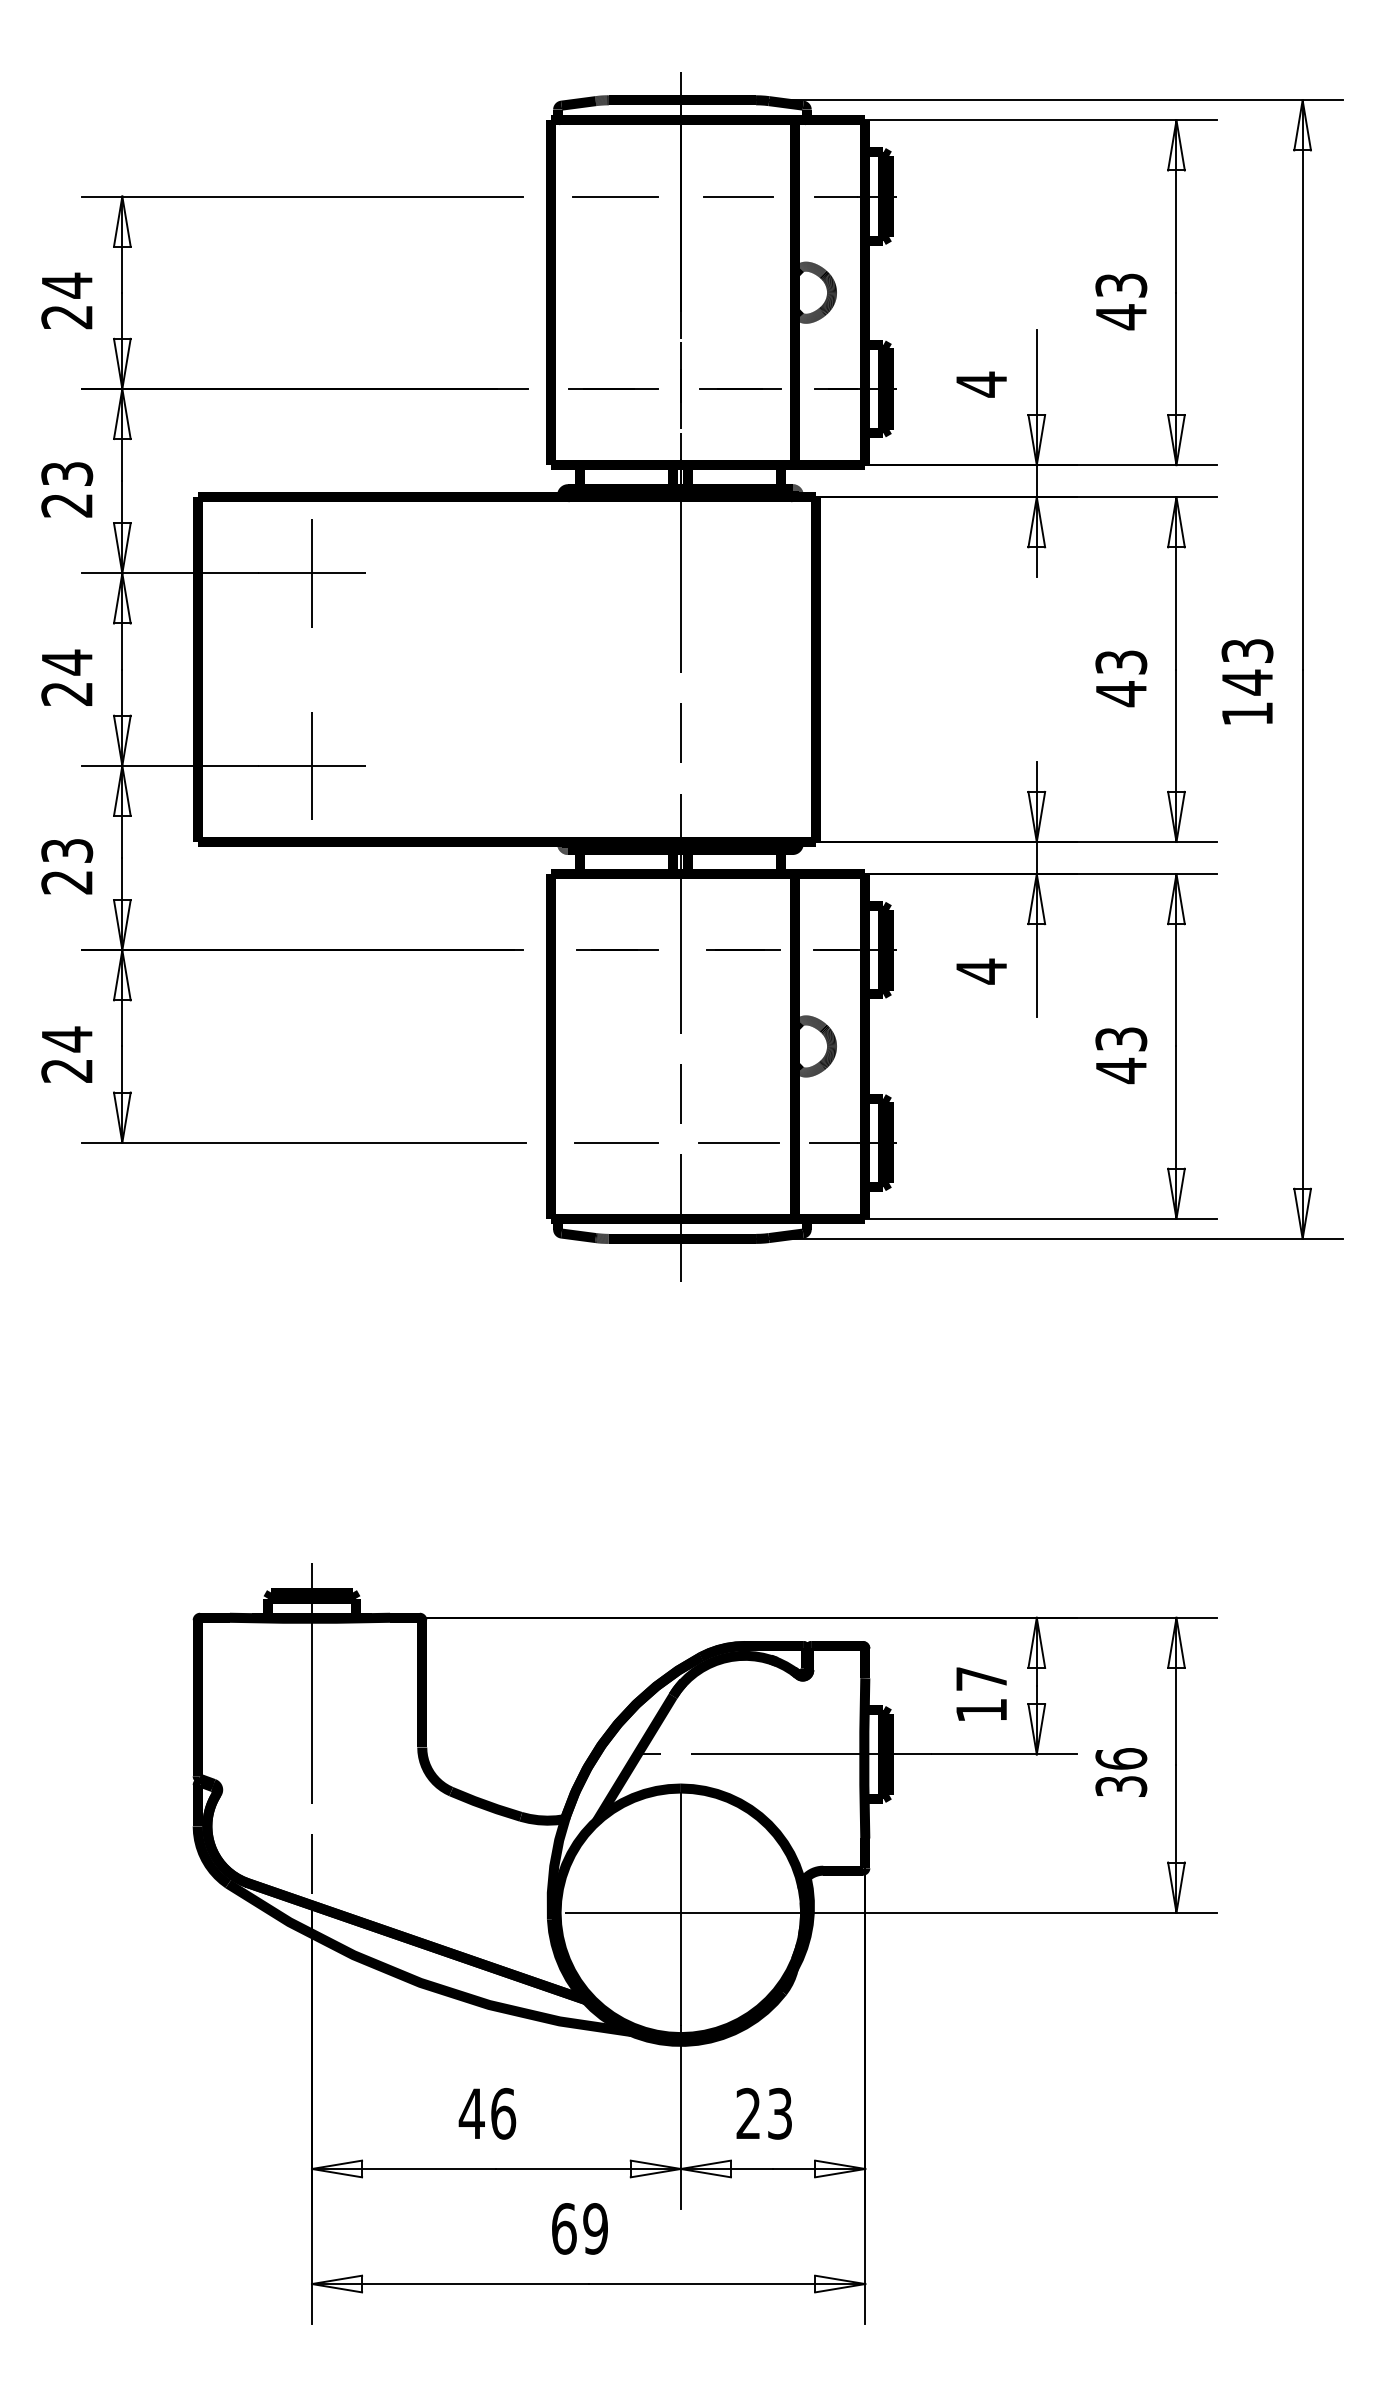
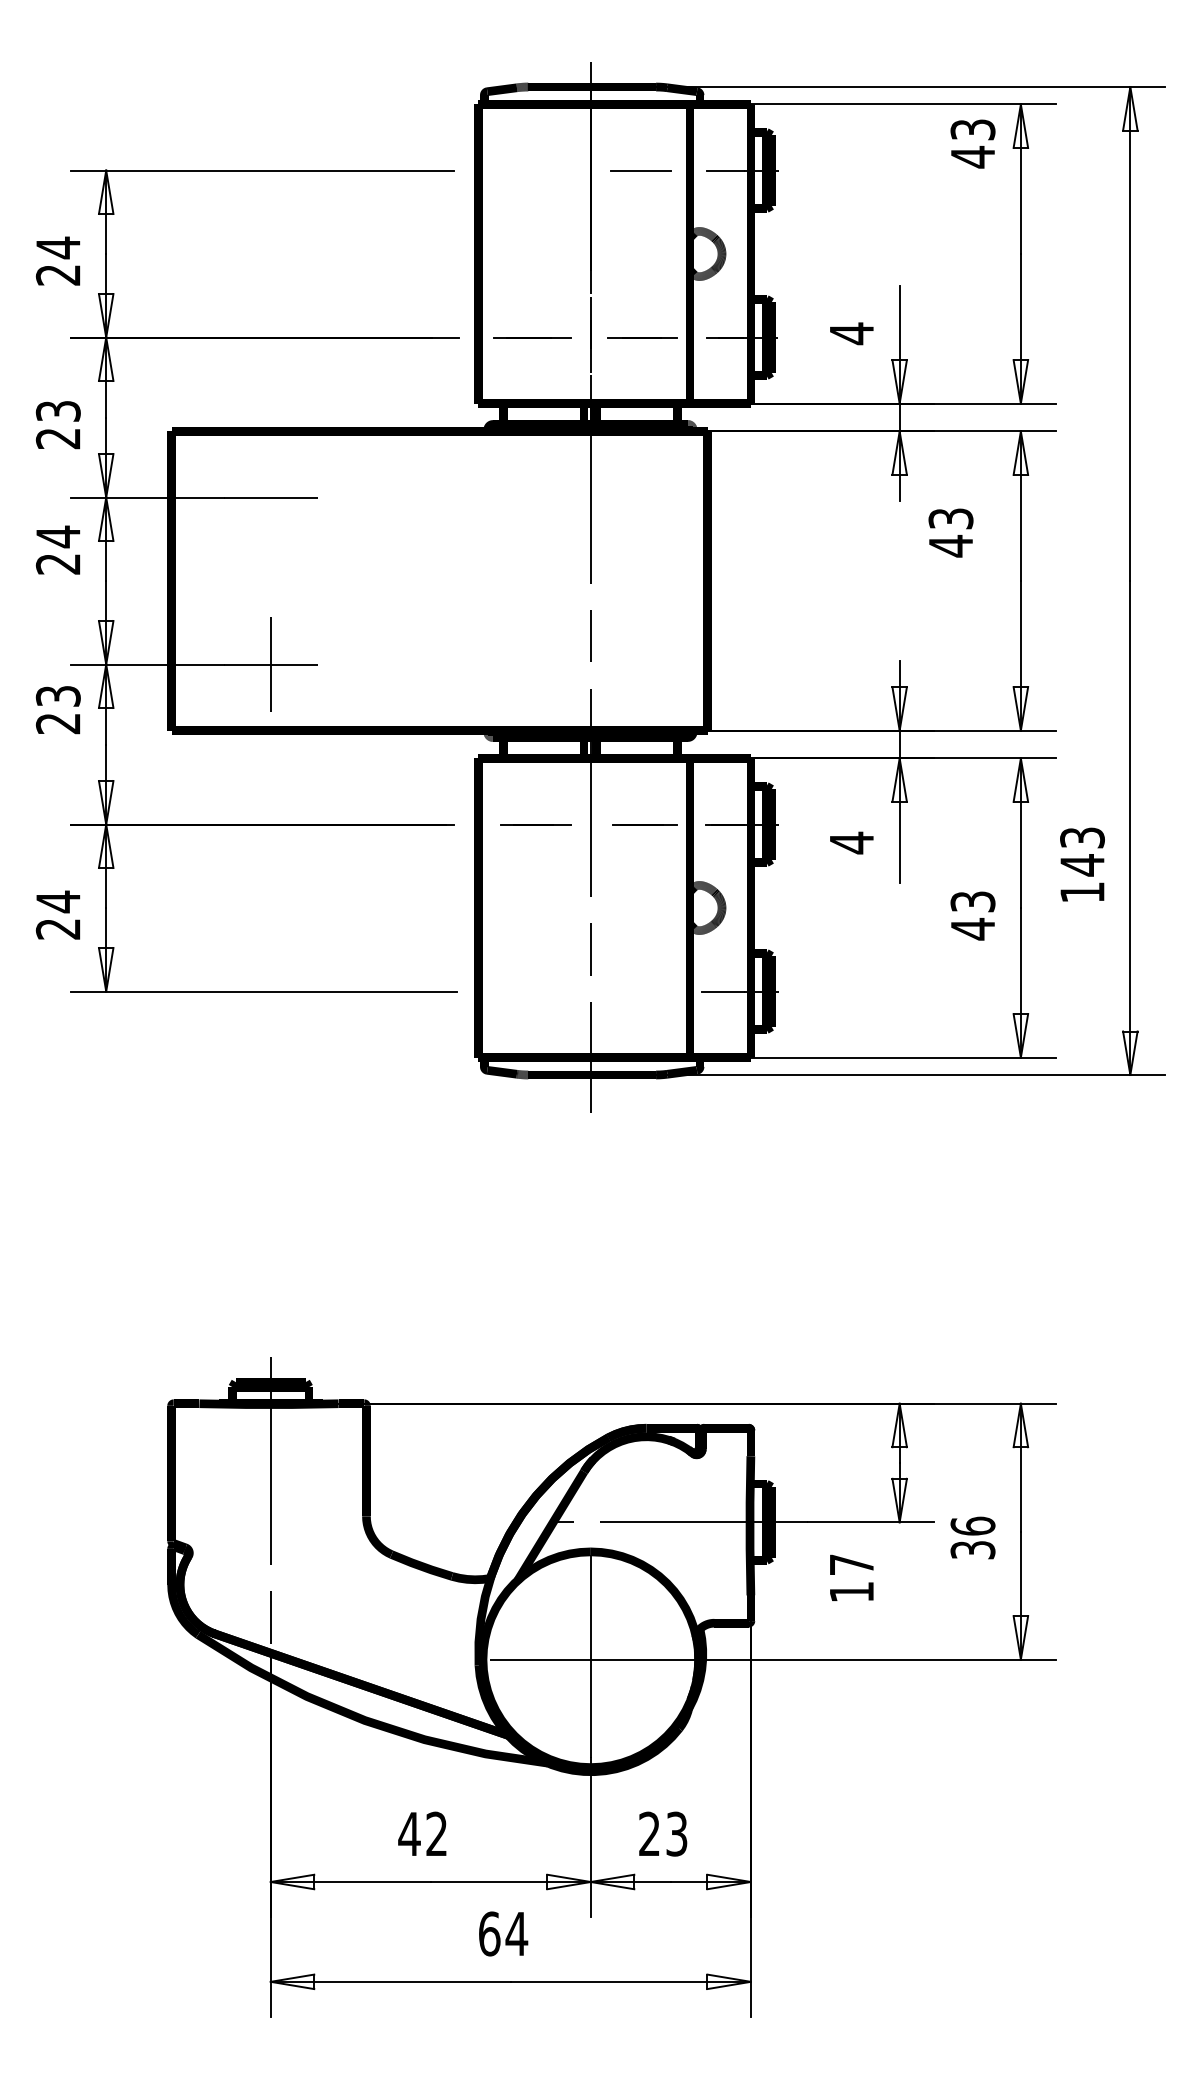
line: (615, 196) -> (534, 170), removed
text: (1120, 301) -> (972, 143), moved
line: (311, 573) -> (270, 497), removed
text: (66, 677) -> (57, 549), moved
text: (1120, 678) -> (950, 532), moved
text: (1247, 681) -> (1082, 864), moved
text: (66, 867) -> (57, 710), moved
line: (615, 1142) -> (534, 991), removed
line: (739, 1142) -> (641, 991), removed
text: (981, 1693) -> (851, 1577), moved
text: (502, 2113) -> (436, 1833), 46 -> 42
text: (595, 2228) -> (516, 1933), 69 -> 64

